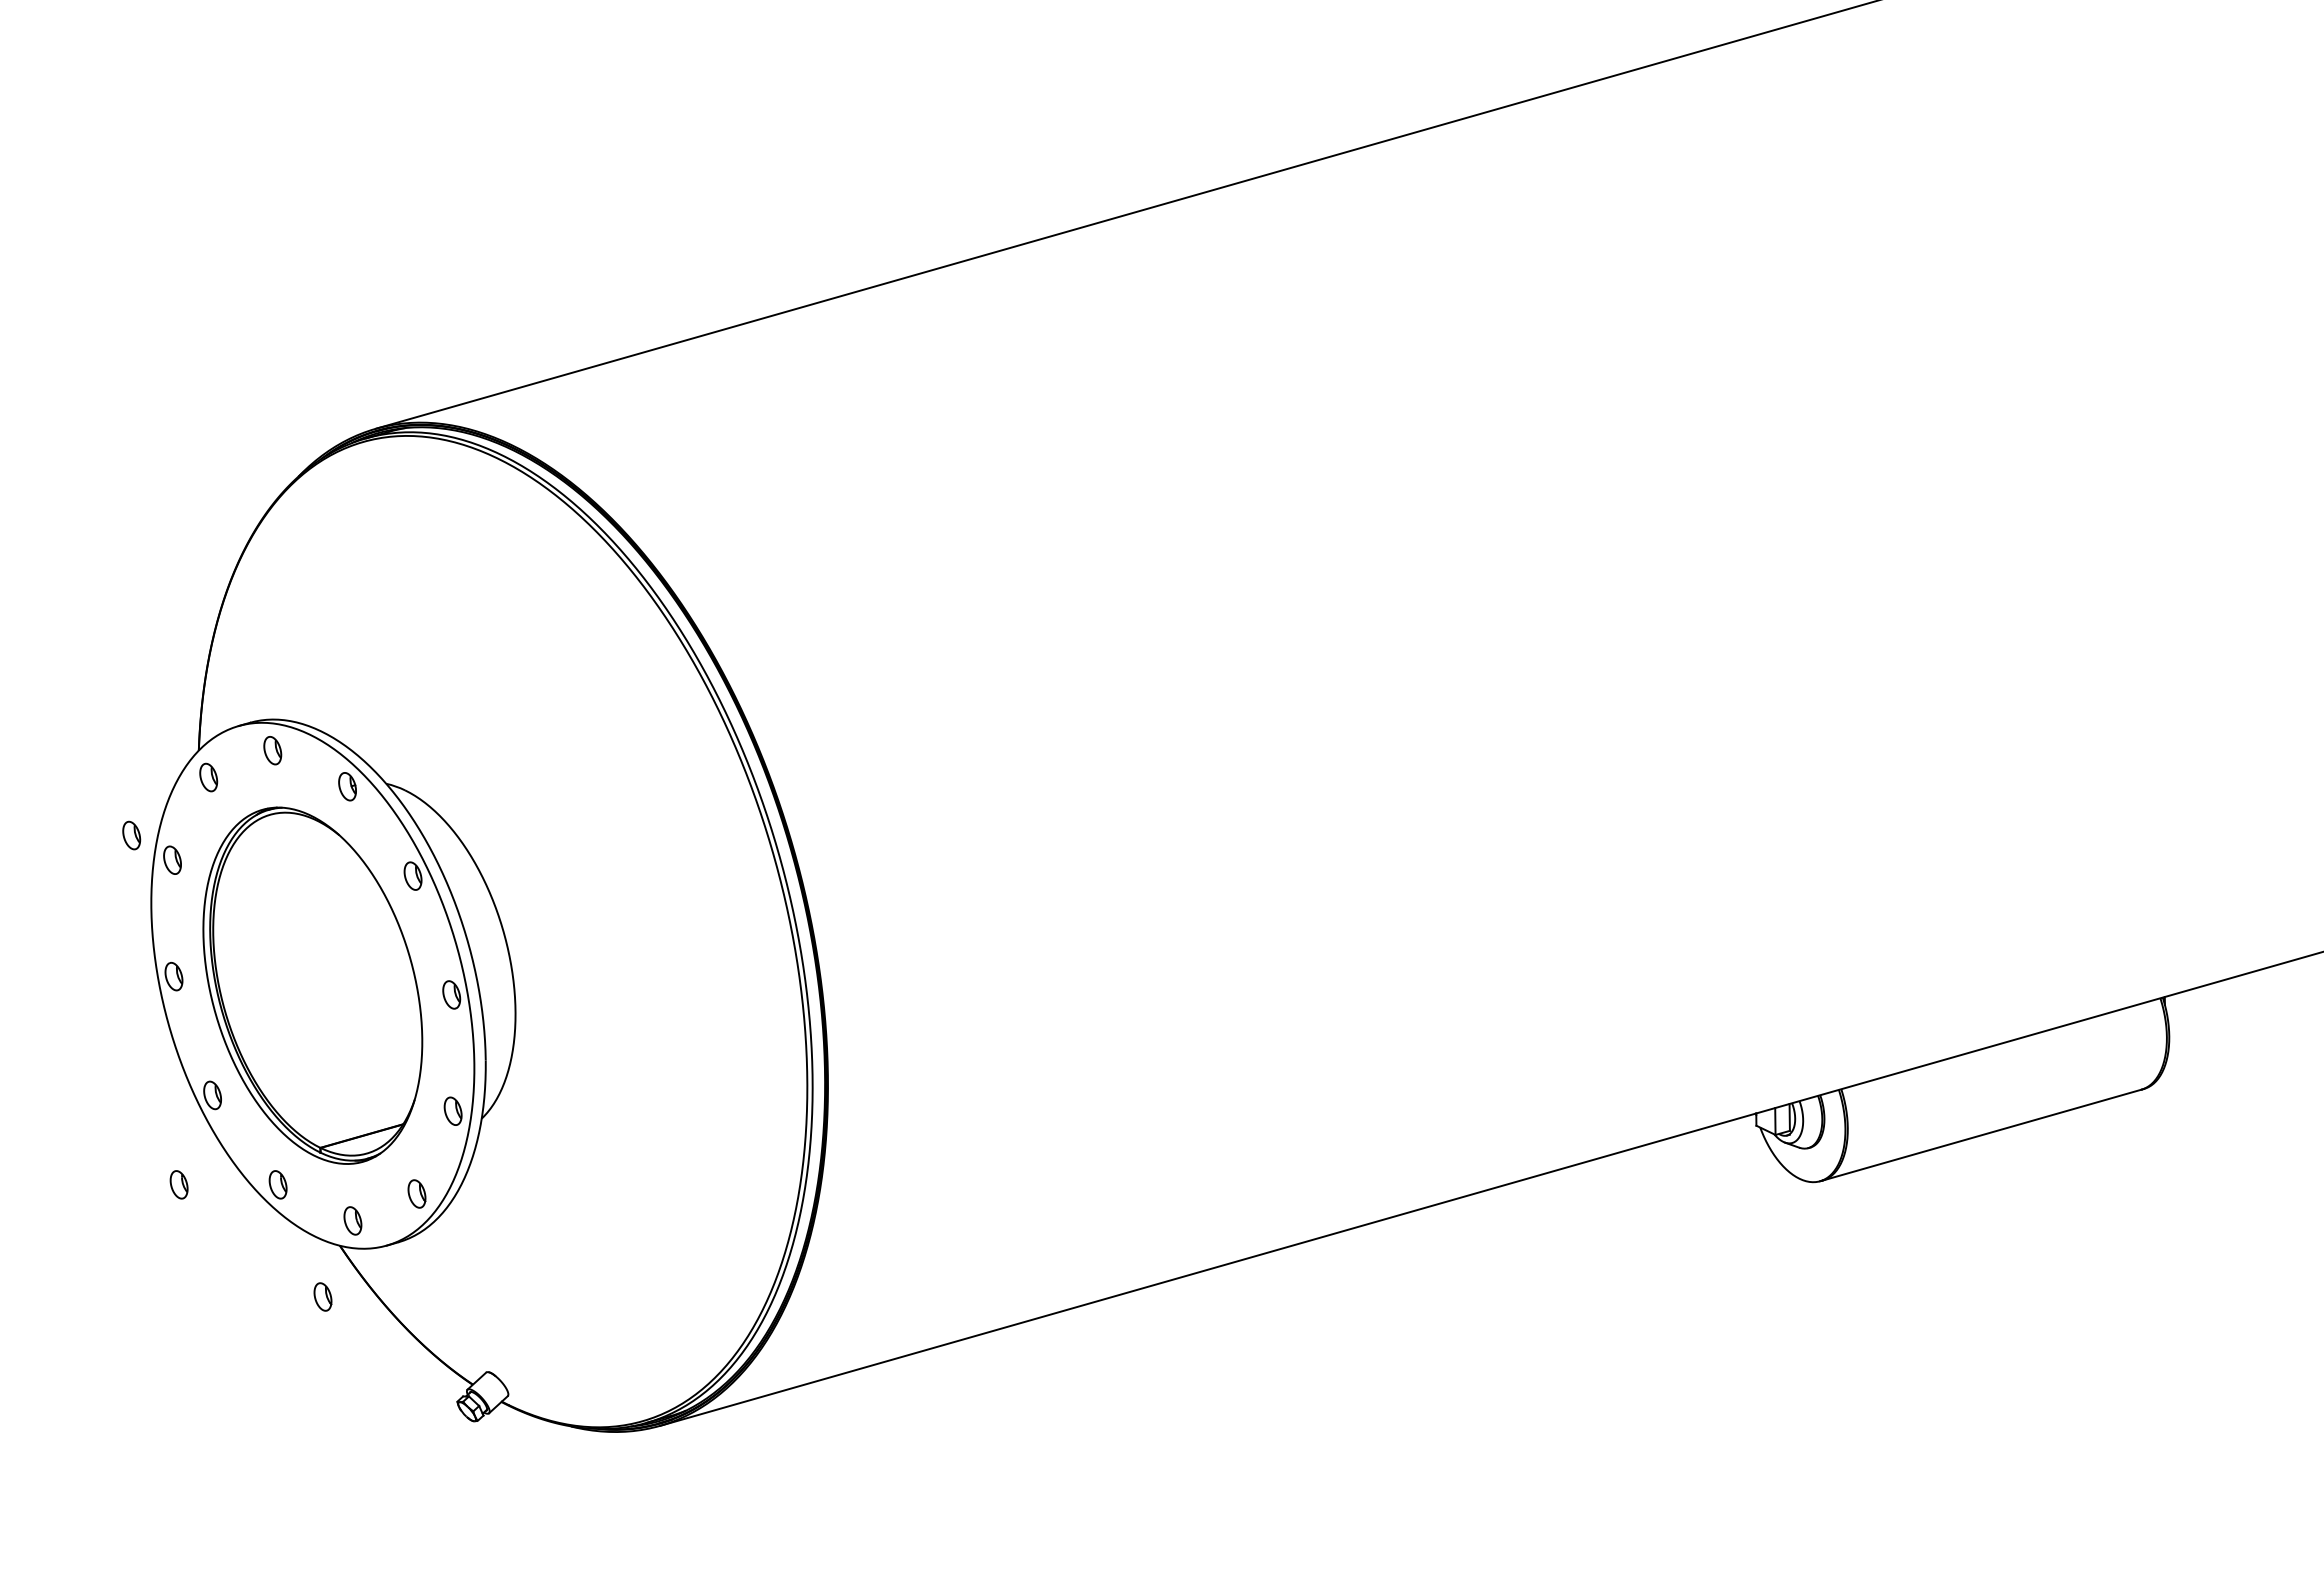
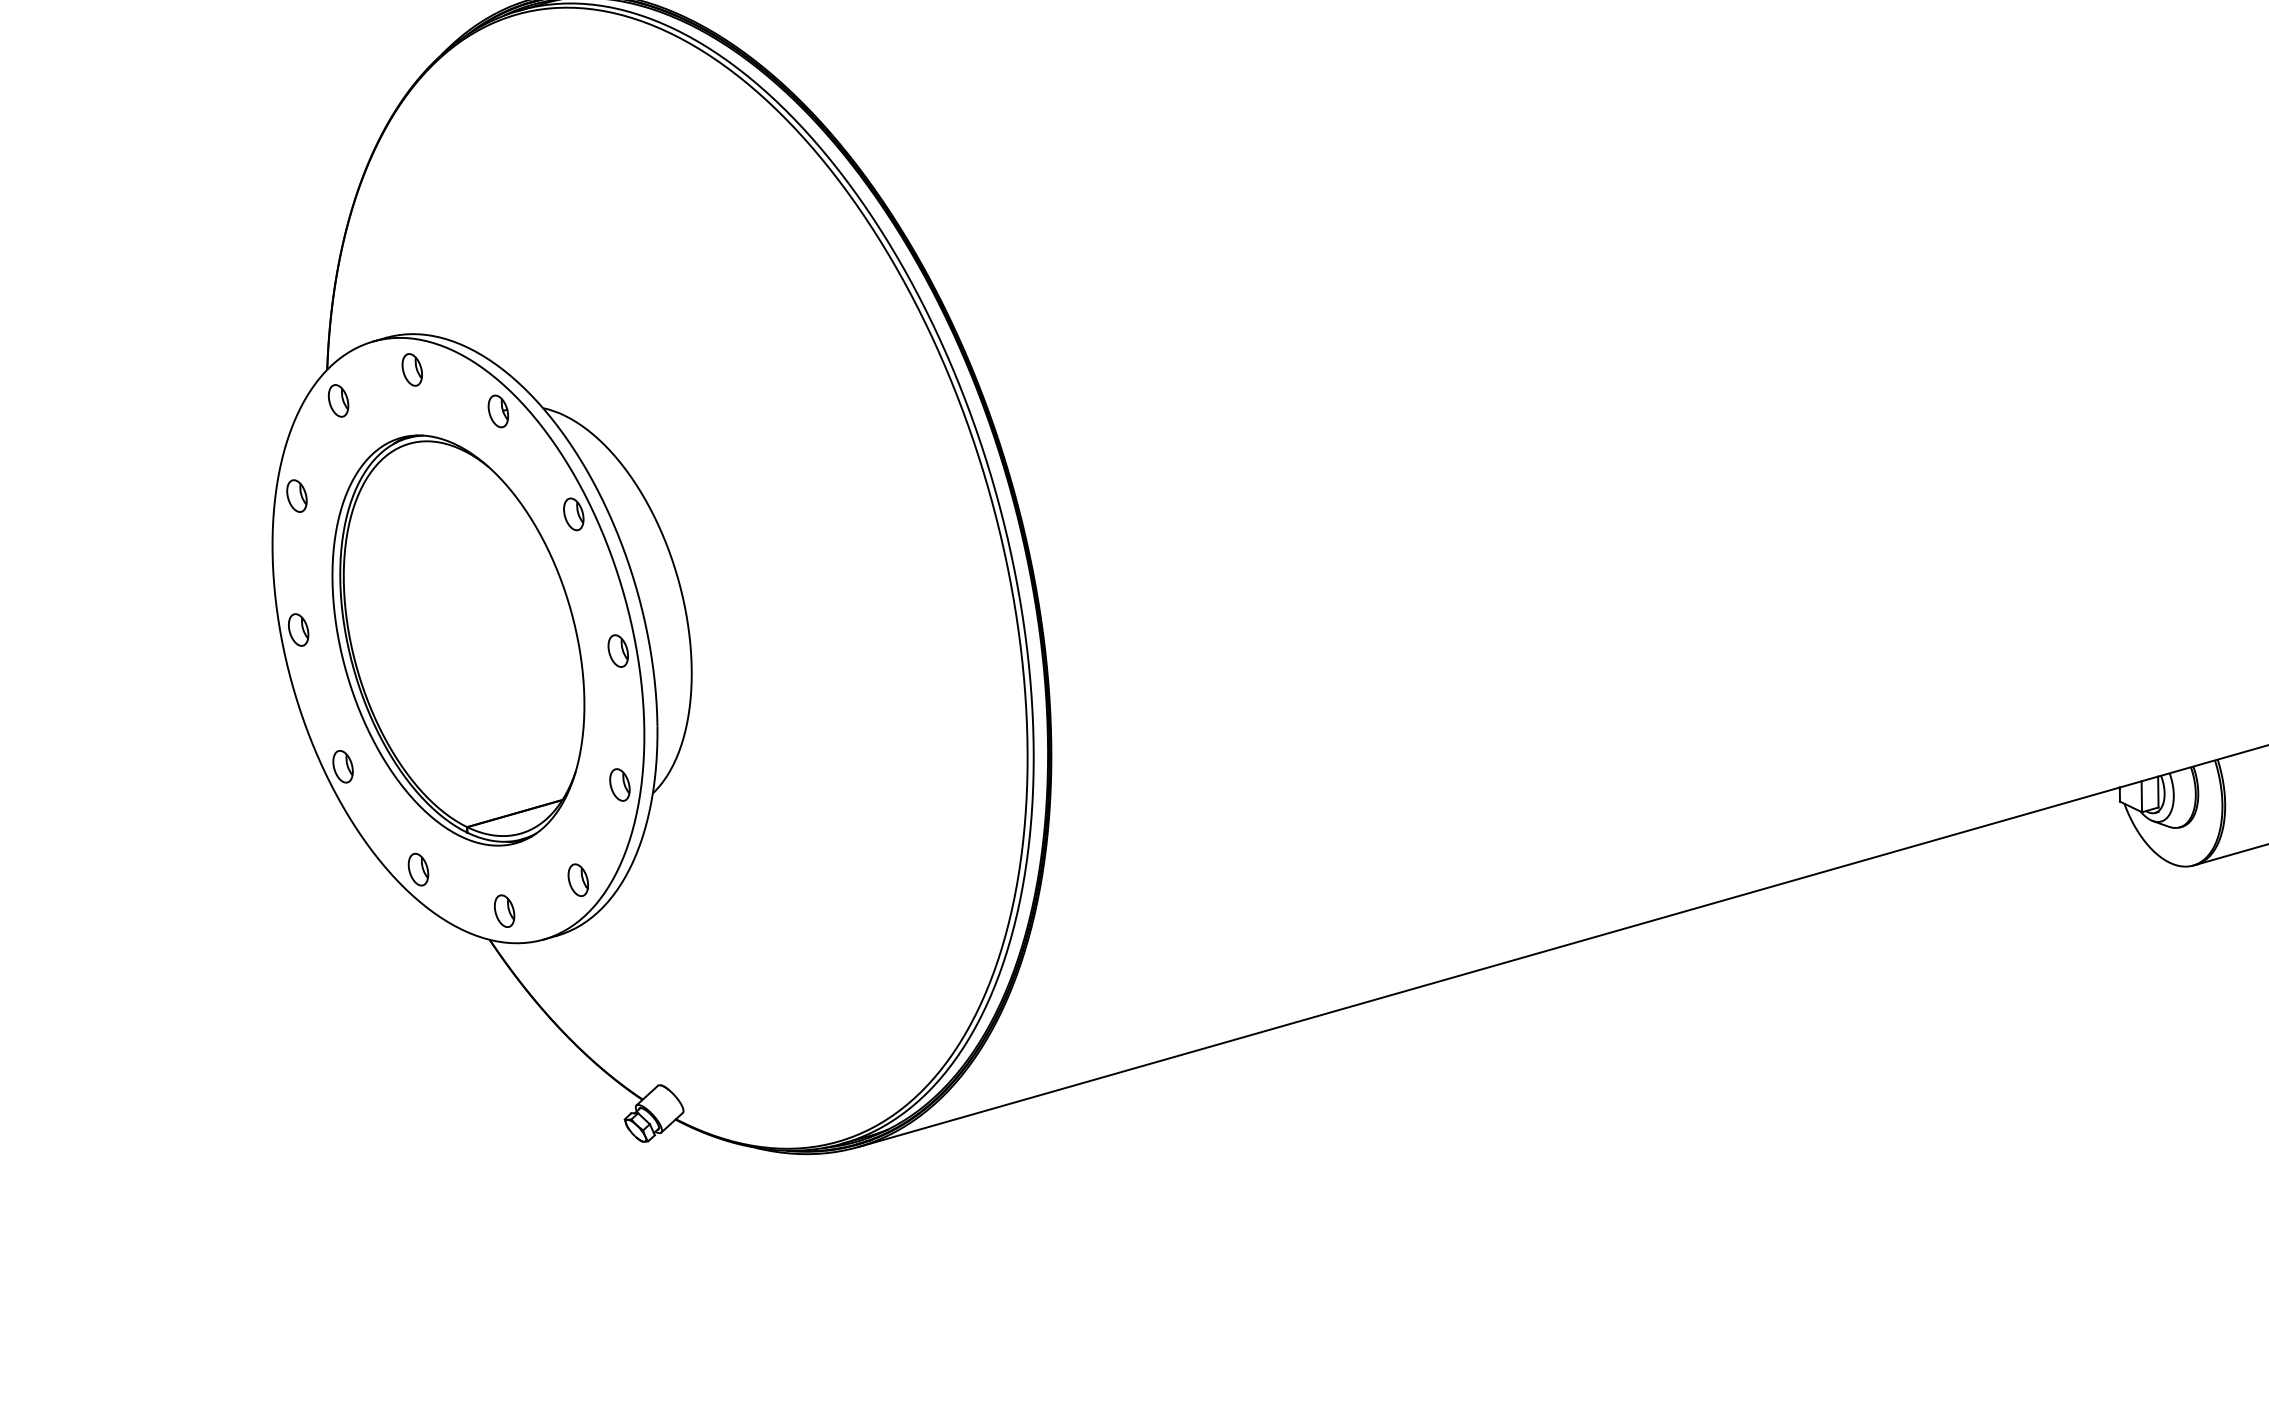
part: (131, 835) -> (249, 467), removed
part: (178, 1184) -> (303, 869), removed
part: (322, 1296) -> (469, 998), removed

